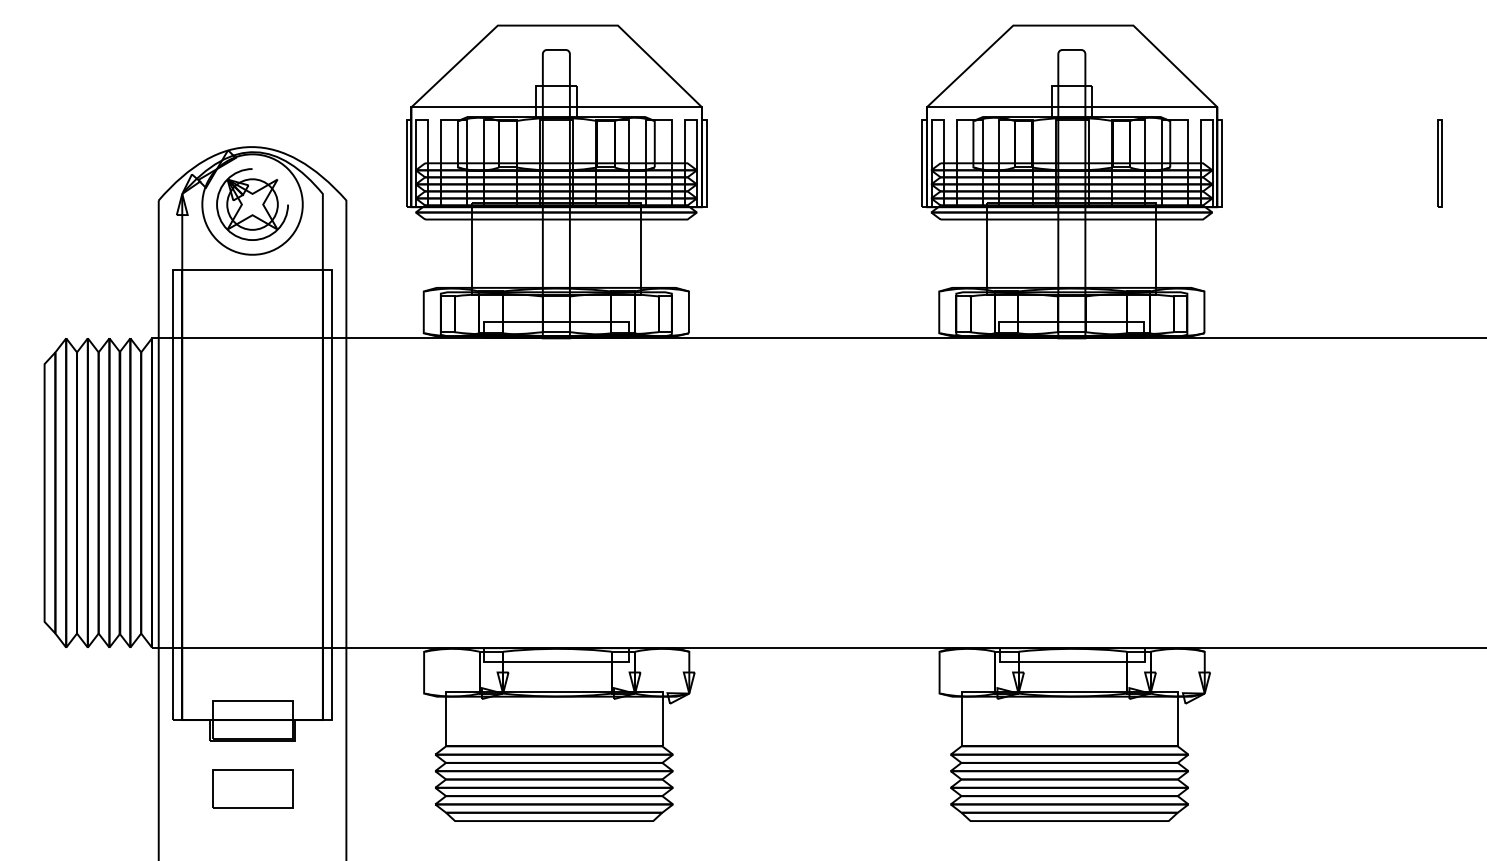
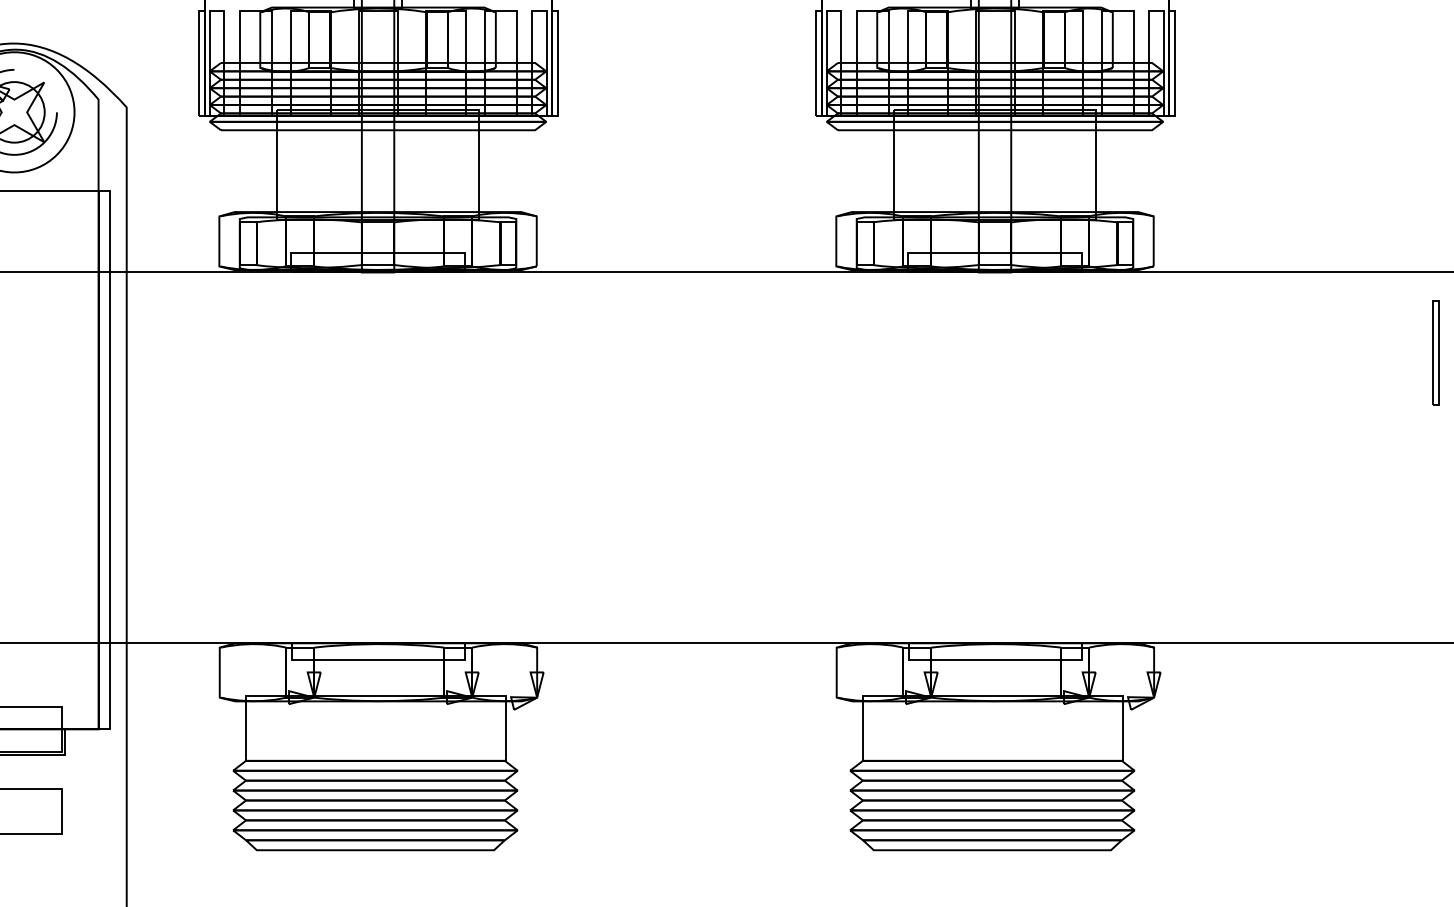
part: (1439, 163) -> (1435, 352), moved

